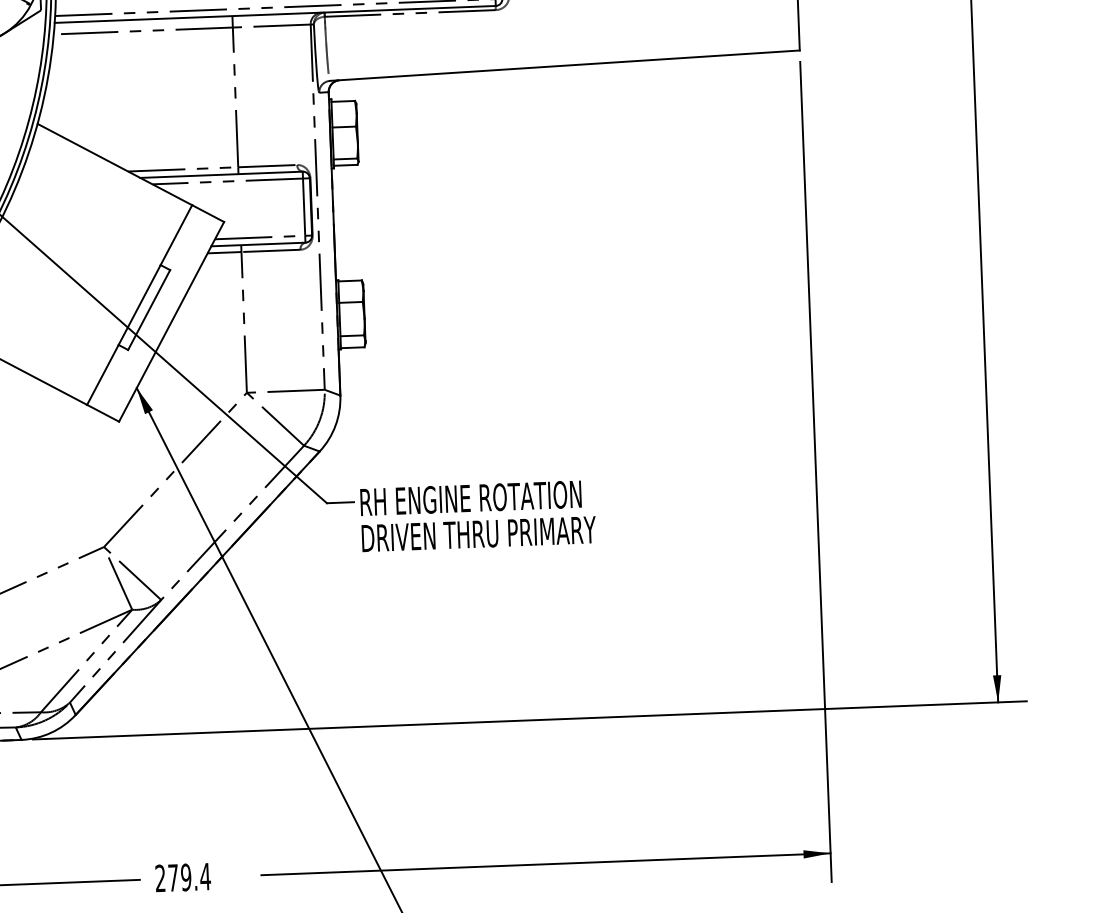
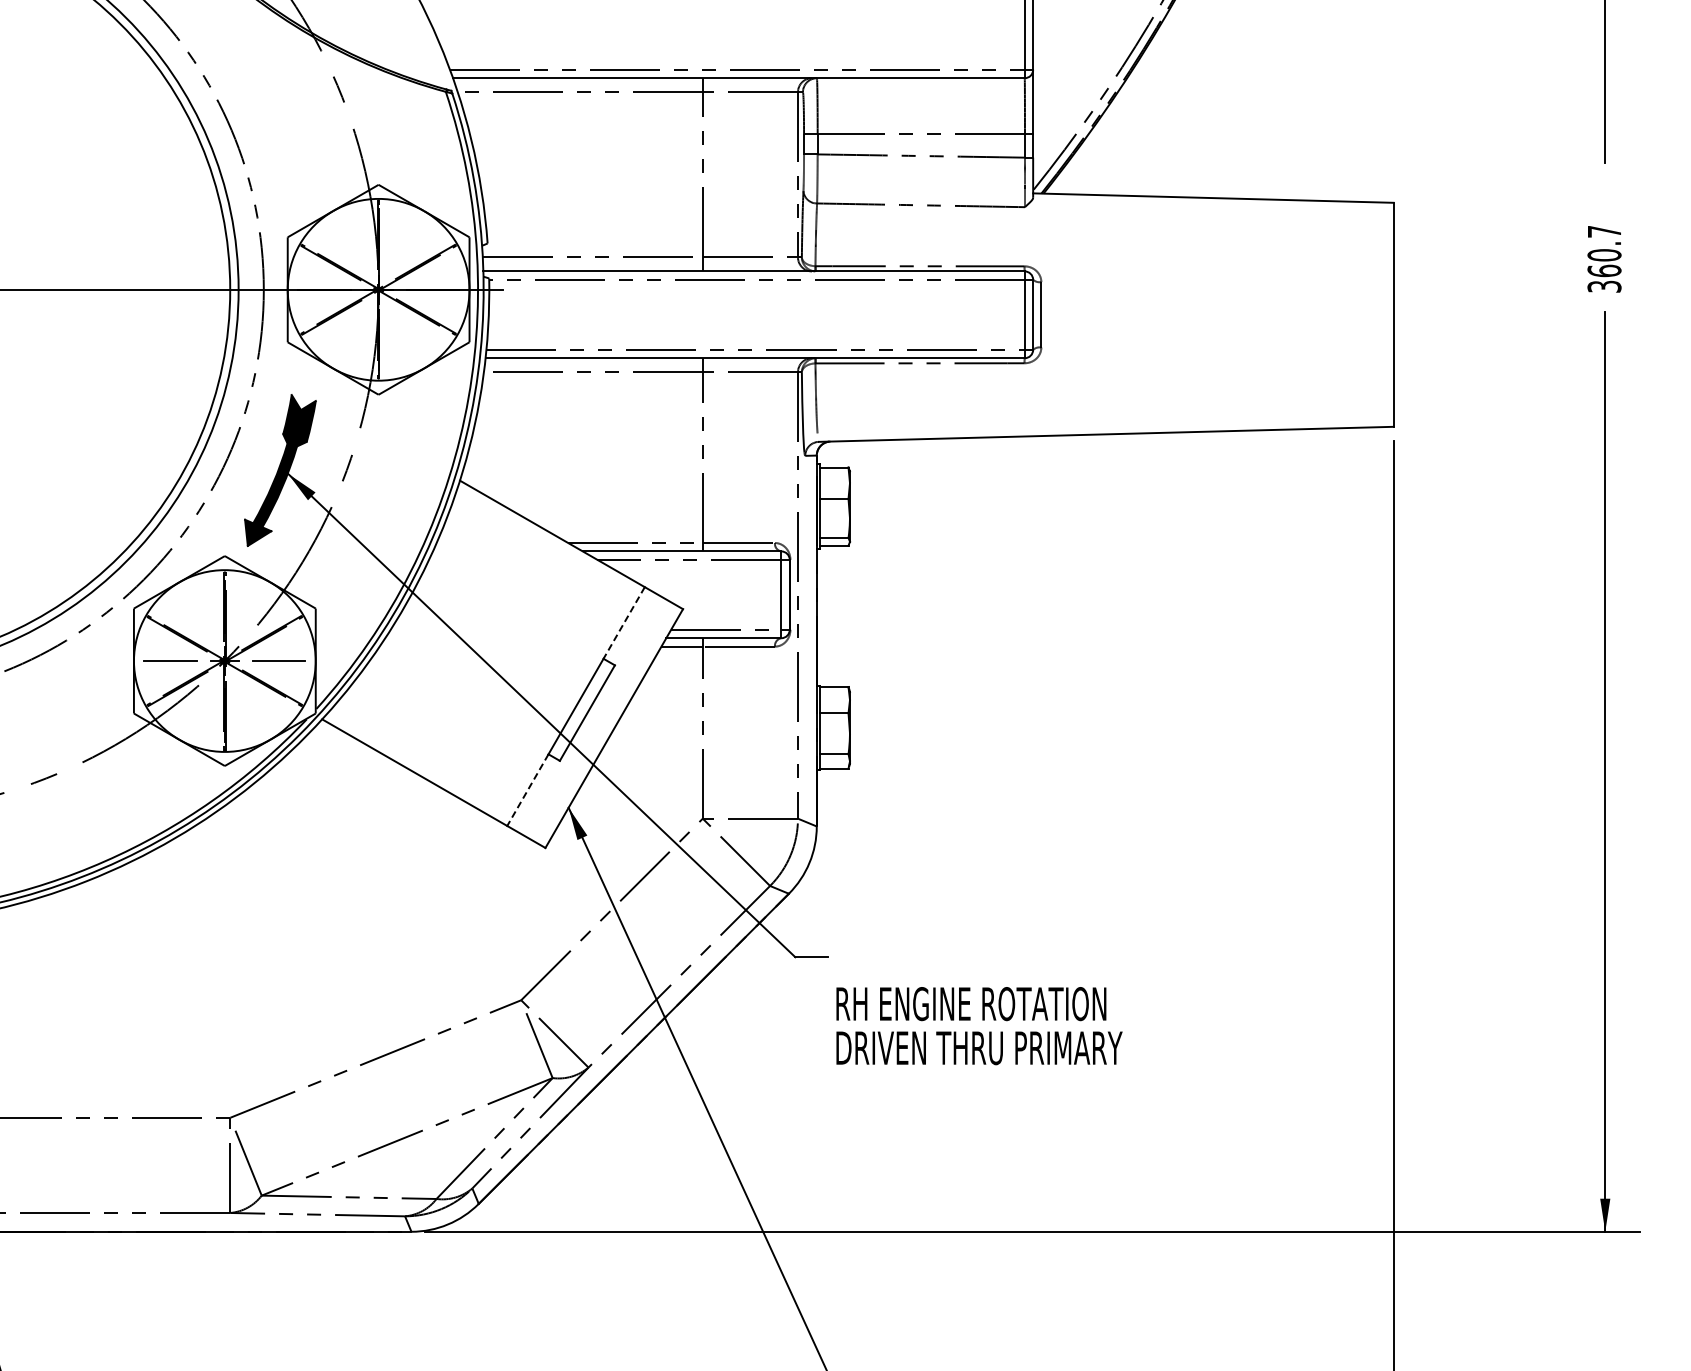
line: (175, 235) -> (623, 623), solid -> dashed
line: (102, 375) -> (527, 790), solid -> dashed
text: (478, 516) -> (979, 1026), moved

